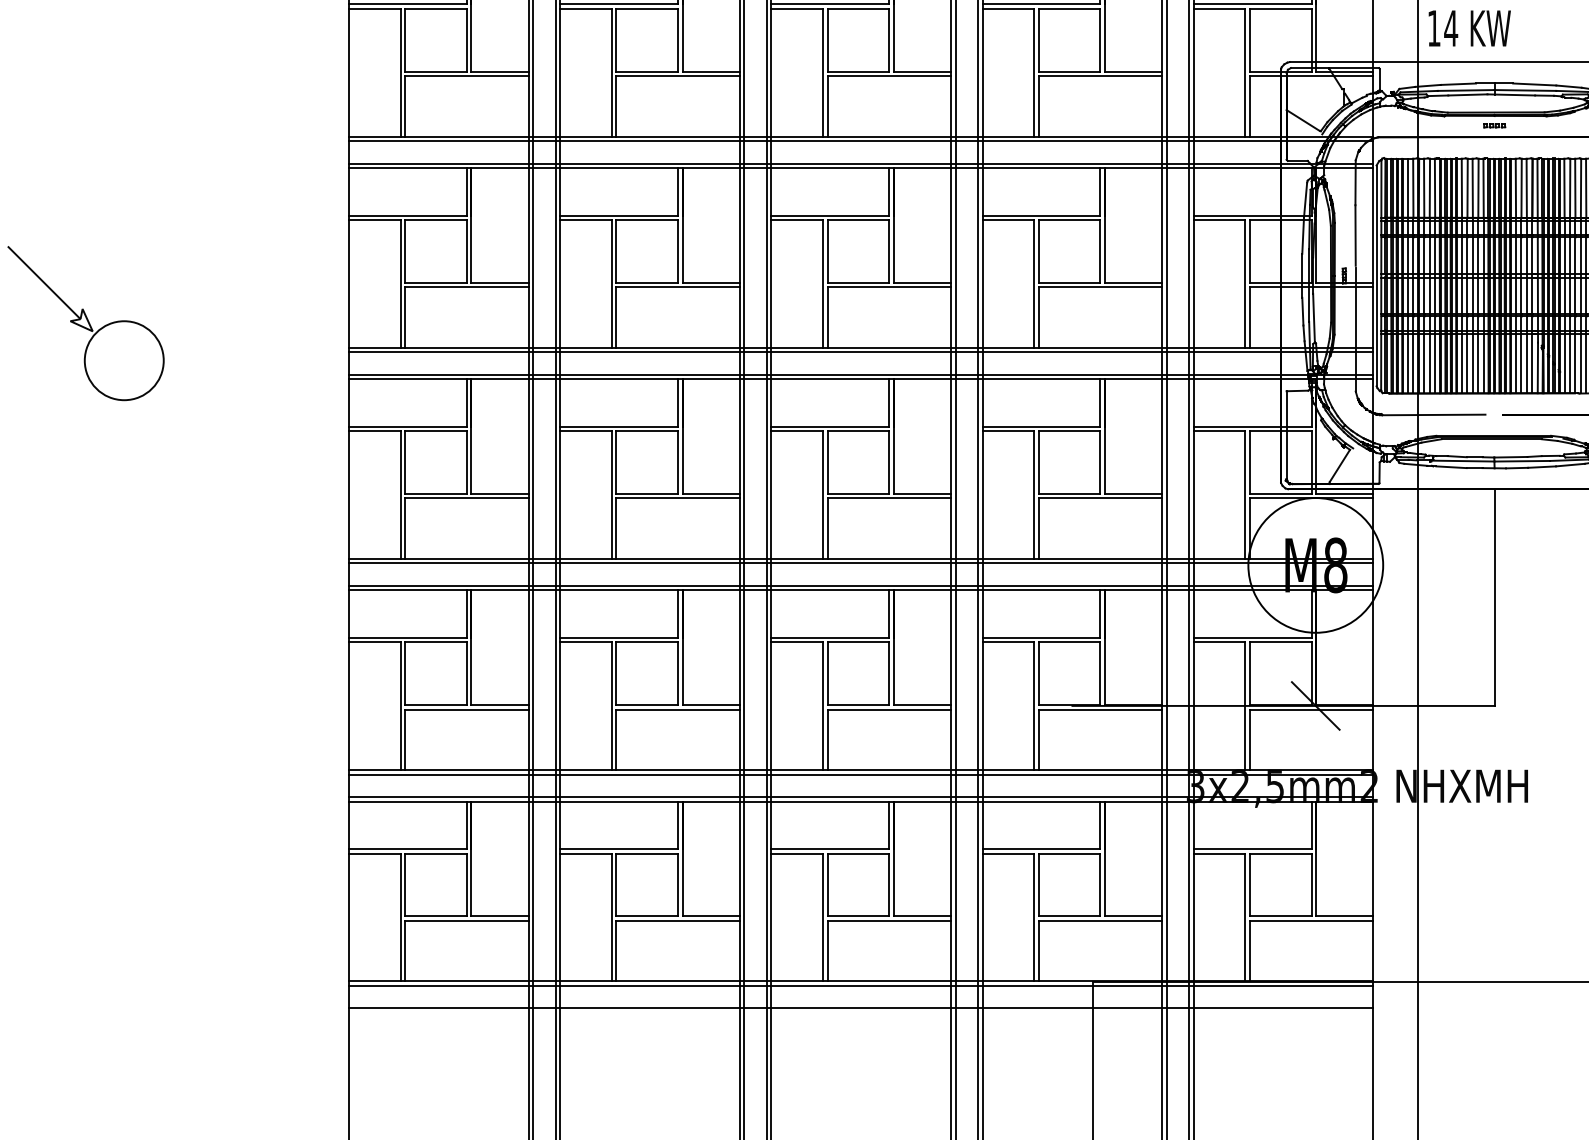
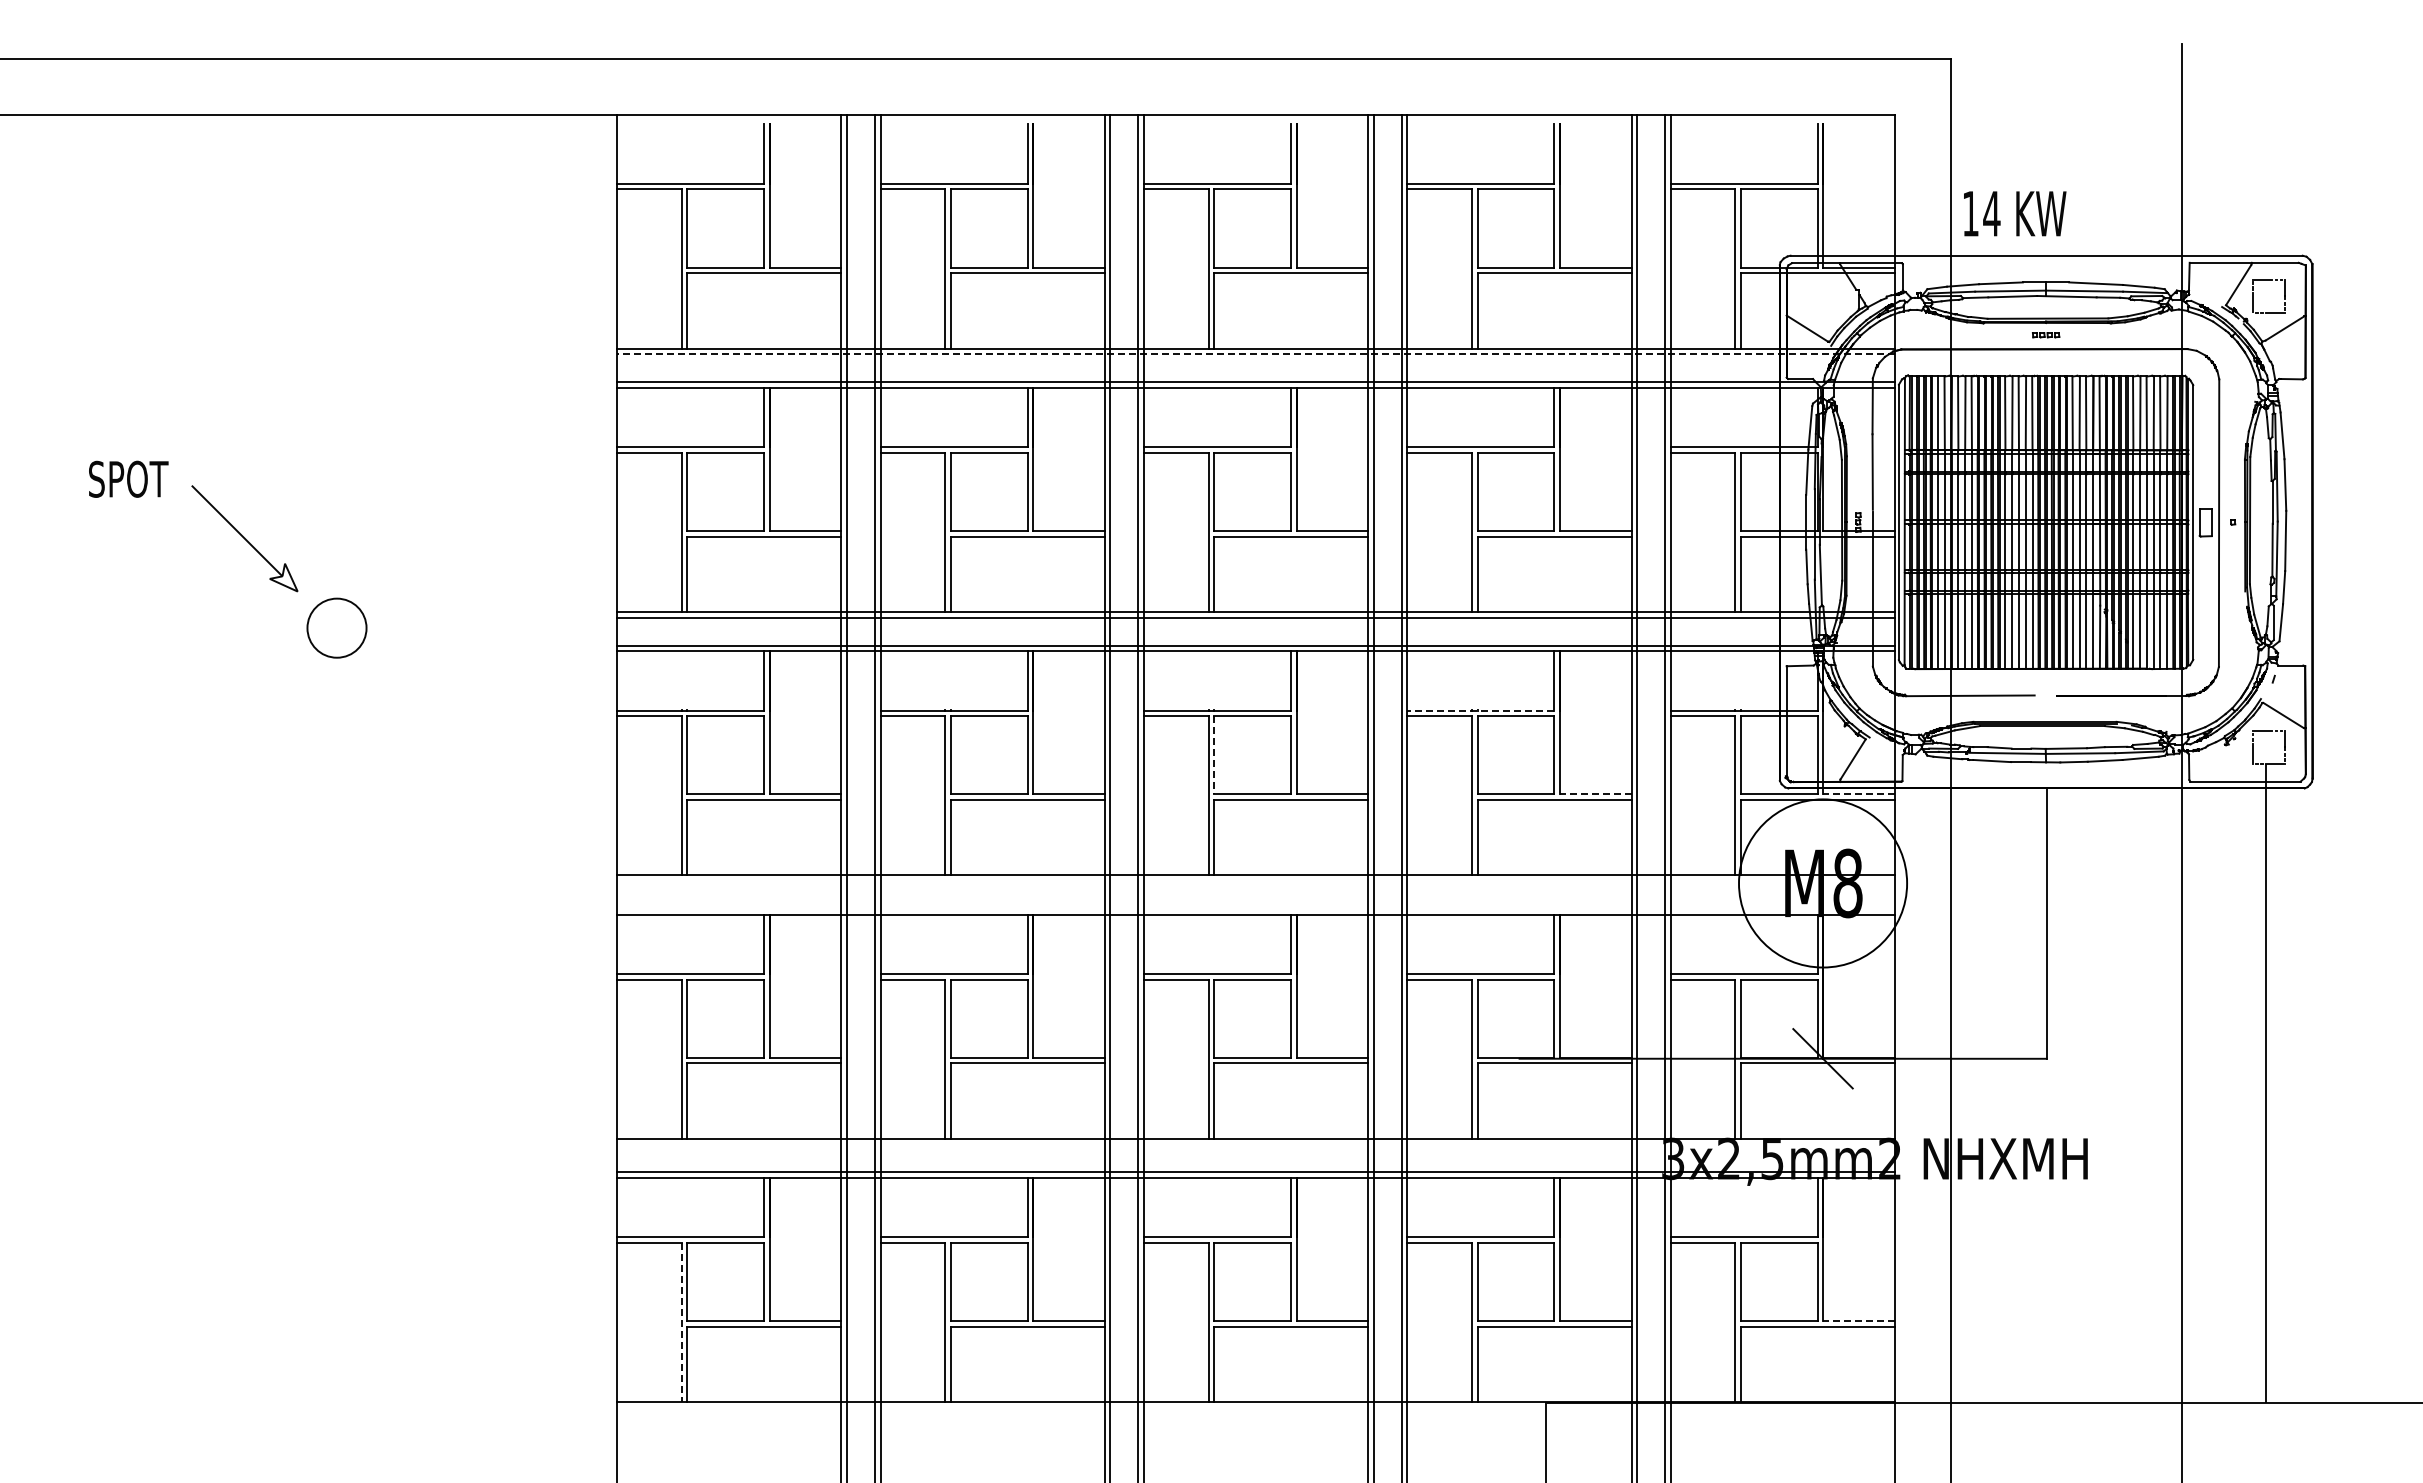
line: (861, 141) -> (1256, 354), solid -> dashed
circle: (123, 360) -> (336, 627), size x0.6
line: (1041, 426) -> (1480, 710), solid -> dashed
line: (827, 462) -> (1214, 755), solid -> dashed
line: (1133, 494) -> (1595, 794), solid -> dashed
line: (1345, 494) -> (1859, 794), solid -> dashed
line: (861, 563) -> (1256, 881), removed
line: (861, 586) -> (1256, 909), removed
line: (861, 774) -> (1256, 1144), removed
line: (1345, 916) -> (1859, 1321), solid -> dashed
line: (400, 917) -> (681, 1322), solid -> dashed
line: (861, 985) -> (1256, 1407), removed
line: (861, 1008) -> (1256, 1435), removed

